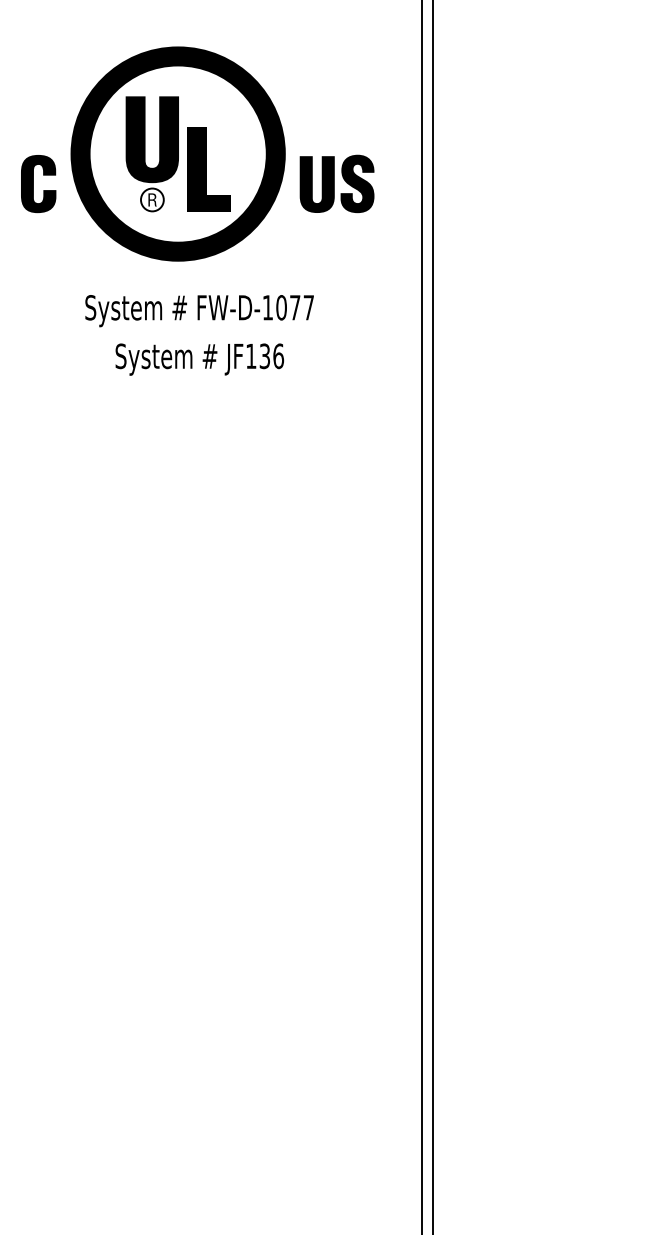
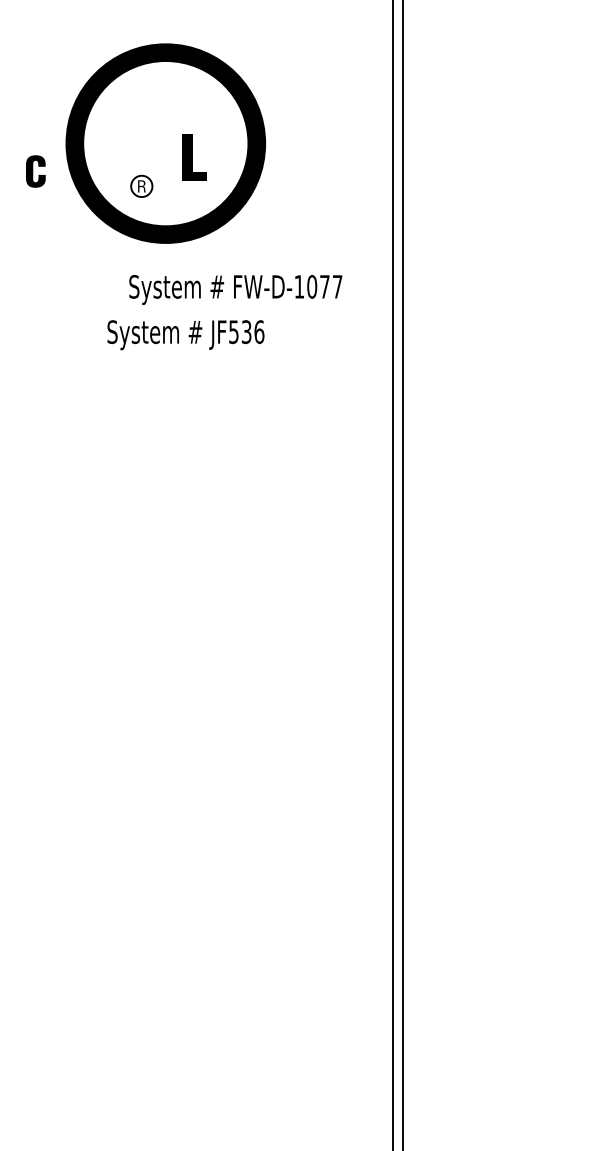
fill: (152, 138) -> (141, 129), removed
part: (208, 168) -> (194, 157), size x0.6
part: (38, 183) -> (35, 171), size x0.6
fill: (317, 183) -> (295, 171), removed
fill: (357, 183) -> (332, 171), removed
text: (199, 310) -> (235, 289), moved
text: (250, 356) -> (233, 332), JF136 -> JF536

